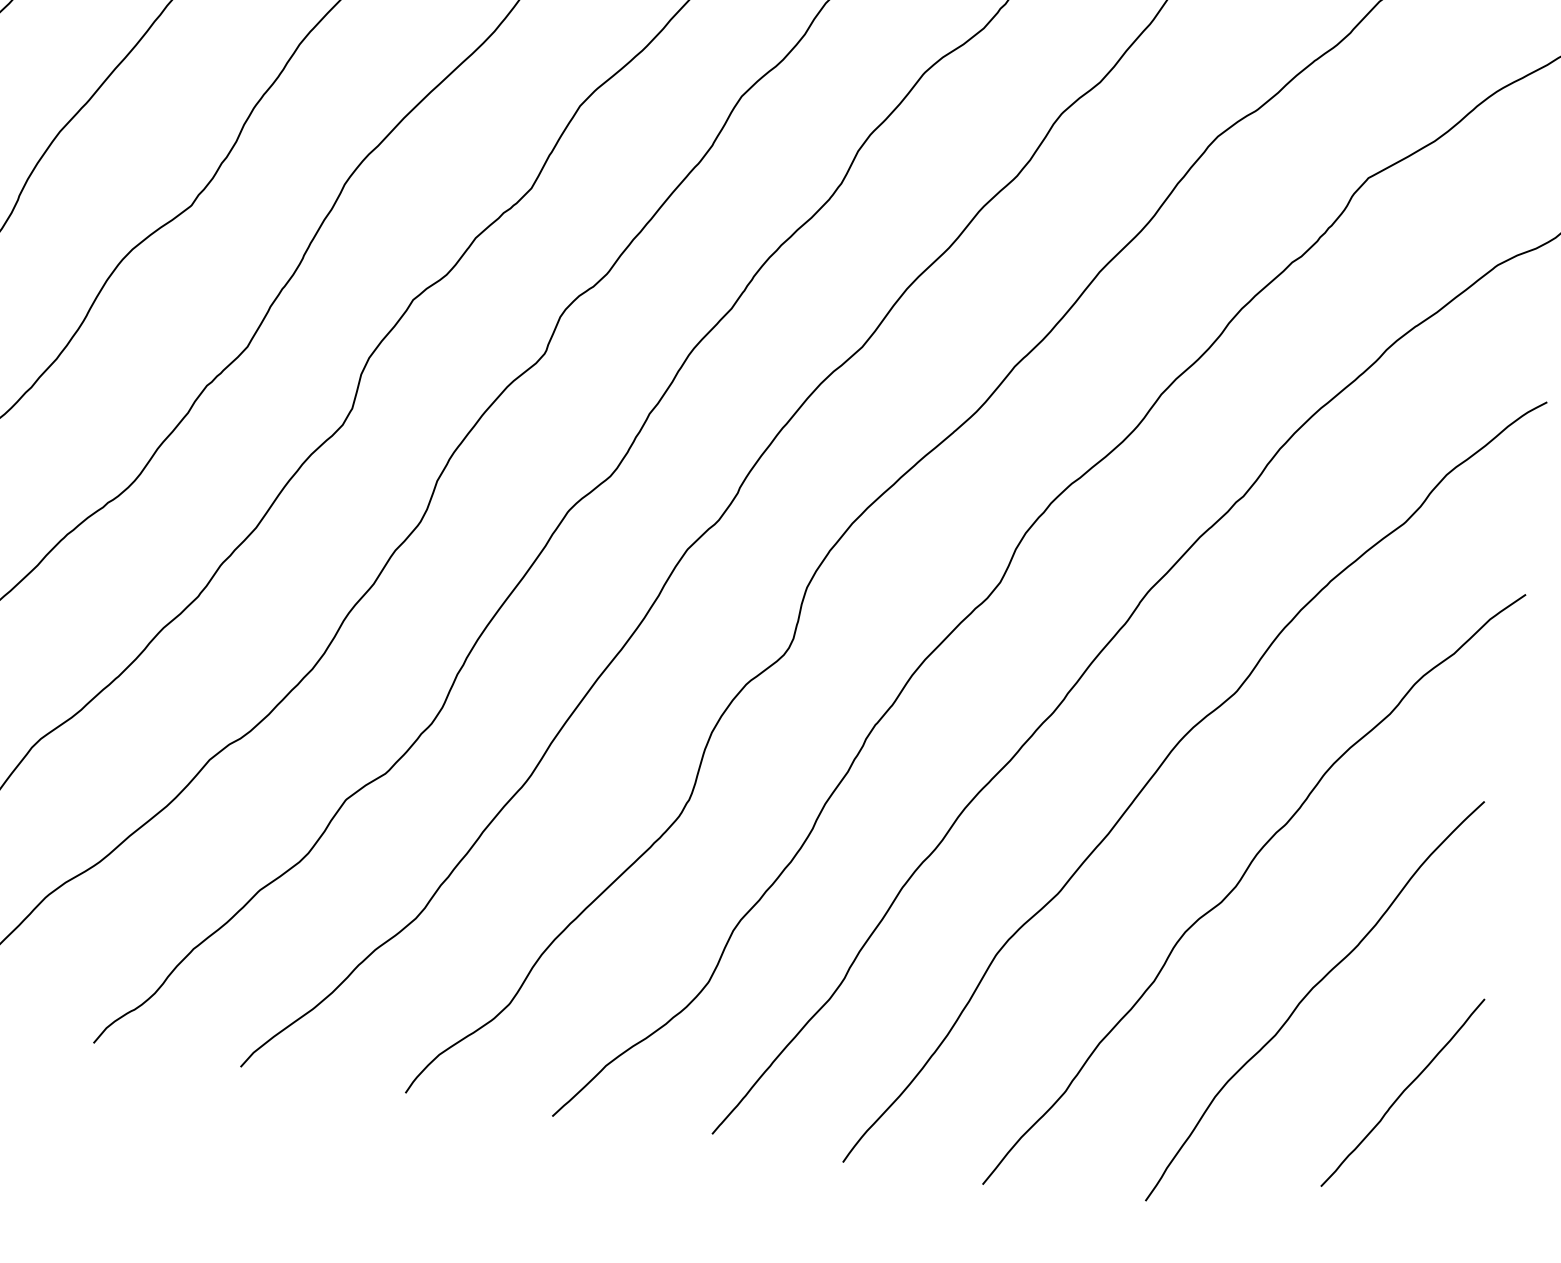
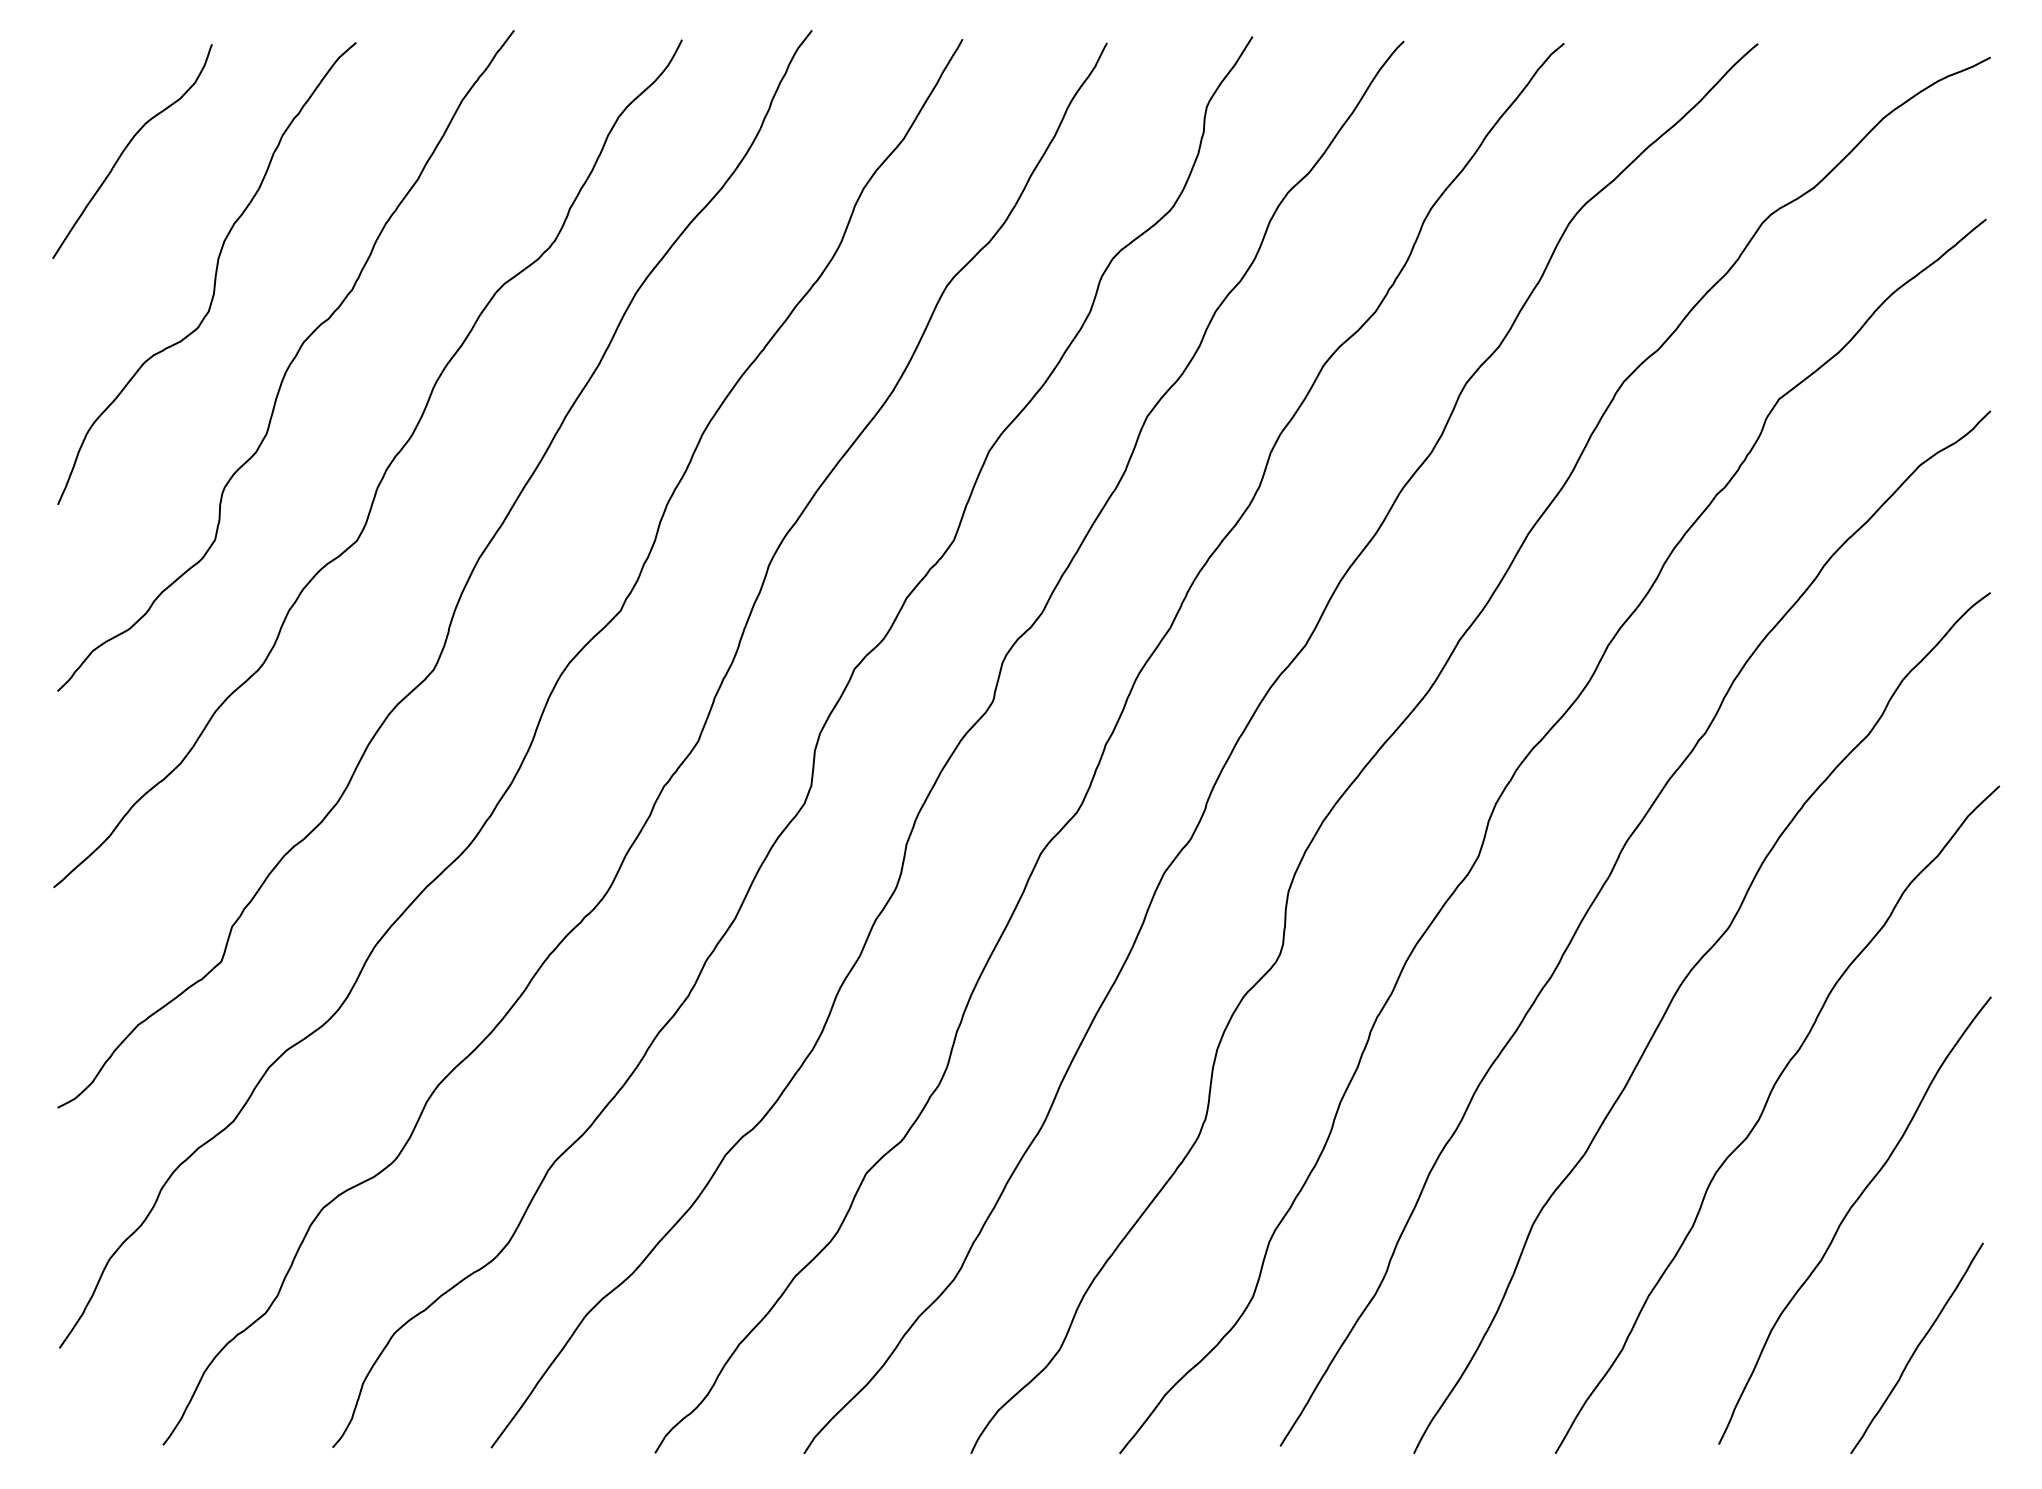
curve: (1402, 1092) -> (1916, 1348), moved

